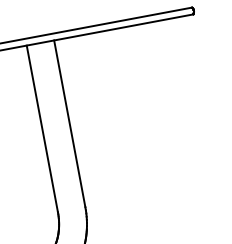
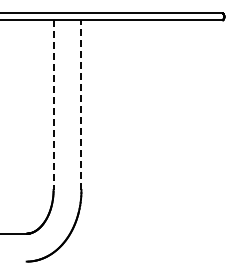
line: (69, 124) -> (81, 105), solid -> dashed
line: (42, 129) -> (53, 105), solid -> dashed

